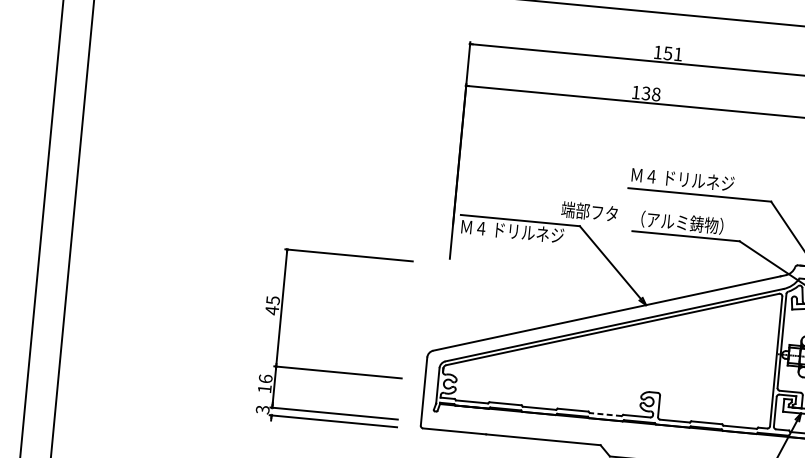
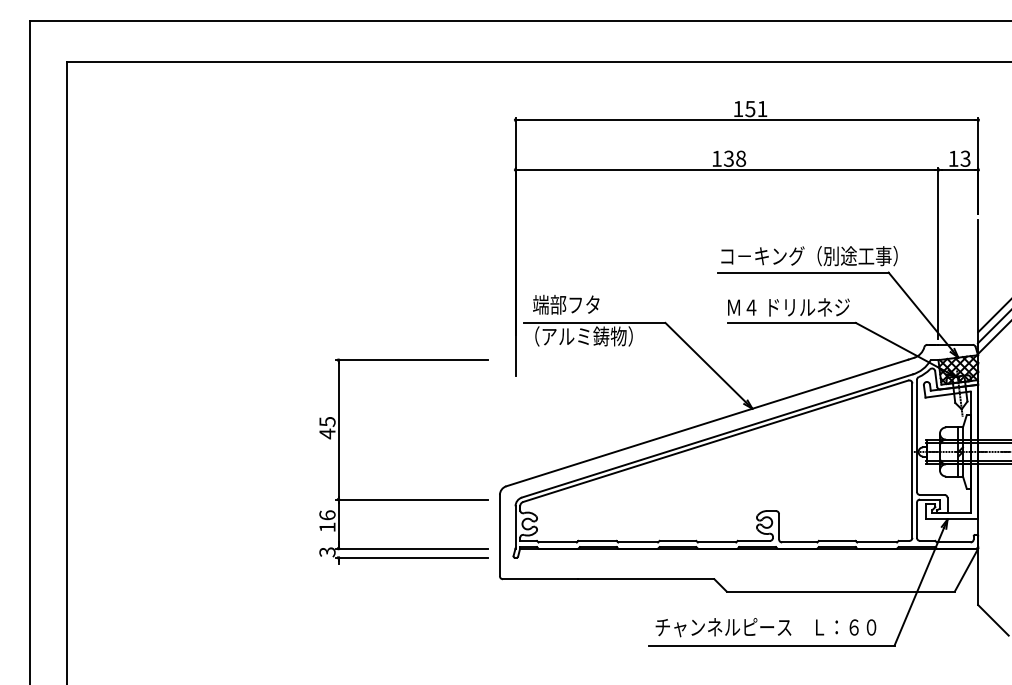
text: (706, 181) -> (809, 256), Ｍ４ ドリルネジ -> コ－キング（別途工事）
text: (589, 211) -> (566, 304), moved
text: (684, 223) -> (788, 307), （アルミ鋳物） -> Ｍ４ ドリルネジ
text: (512, 231) -> (586, 336), Ｍ４ ドリルネジ -> （アルミ鋳物）
part: (330, 371) -> (403, 499), moved
line: (605, 414) -> (716, 542), dashed -> solid

